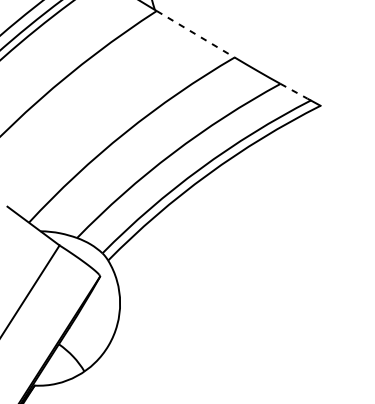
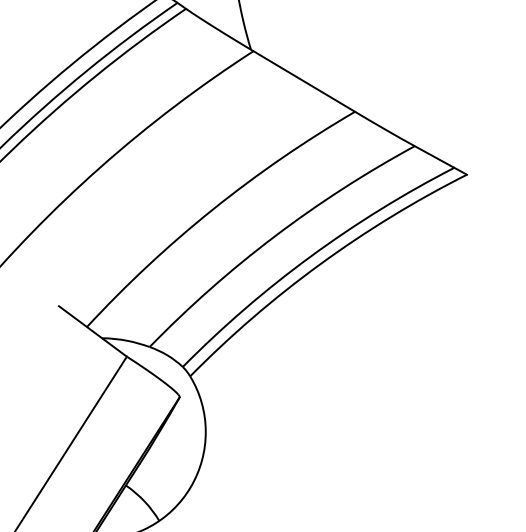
line: (195, 34) -> (304, 81), dashed -> solid
line: (294, 91) -> (432, 156), dashed -> solid

